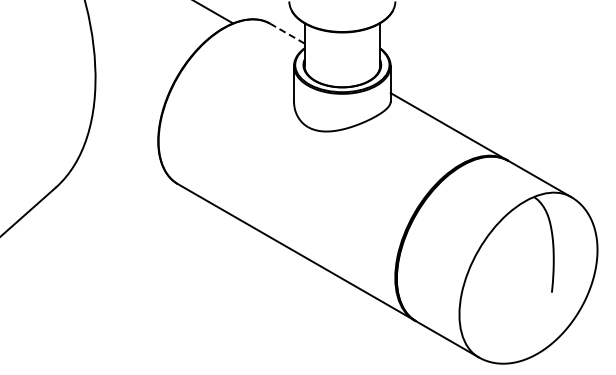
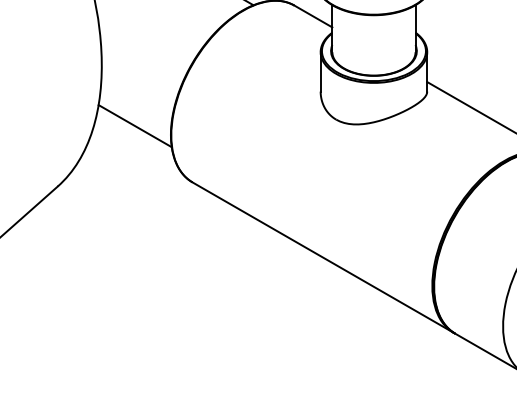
line: (287, 33) -> (313, 16), dashed -> solid
line: (125, 132) -> (134, 125), added

